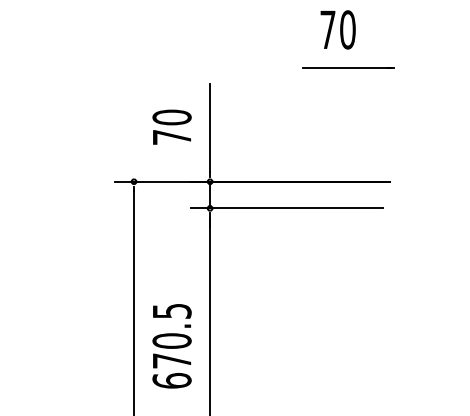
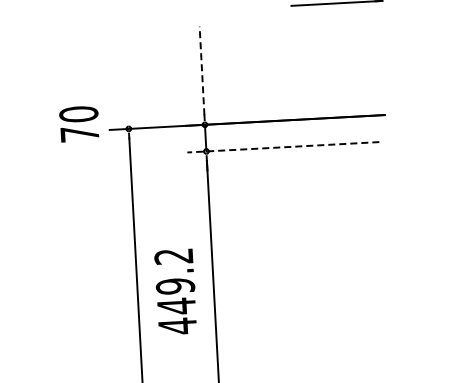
text: (171, 126) -> (78, 123), moved
line: (210, 127) -> (202, 70), solid -> dashed
line: (286, 208) -> (282, 147), solid -> dashed
text: (171, 346) -> (175, 291), 670.5 -> 449.2

